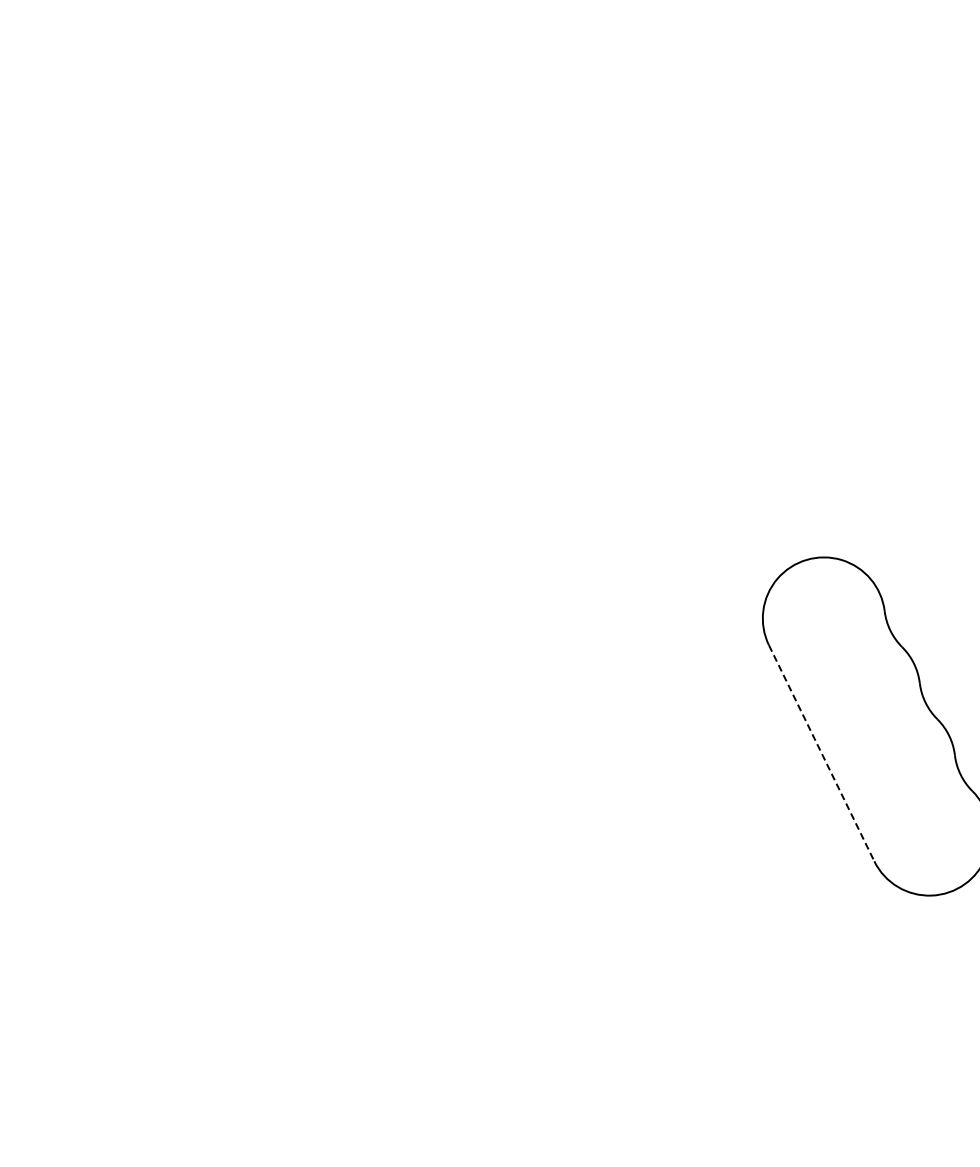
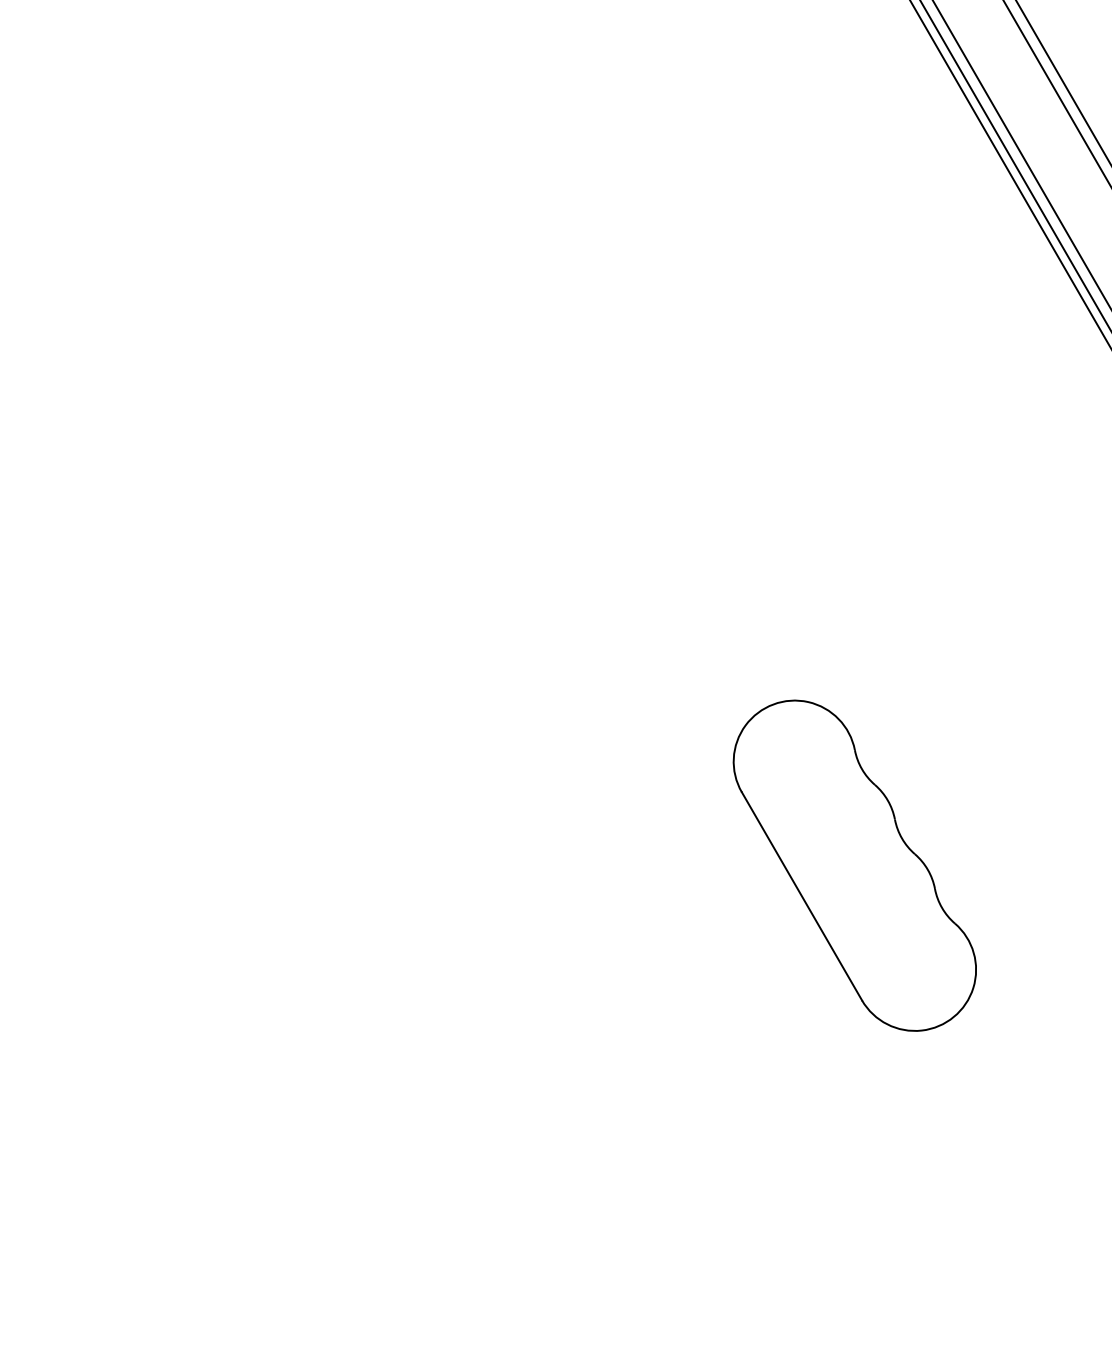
line: (822, 753) -> (802, 896), dashed -> solid

